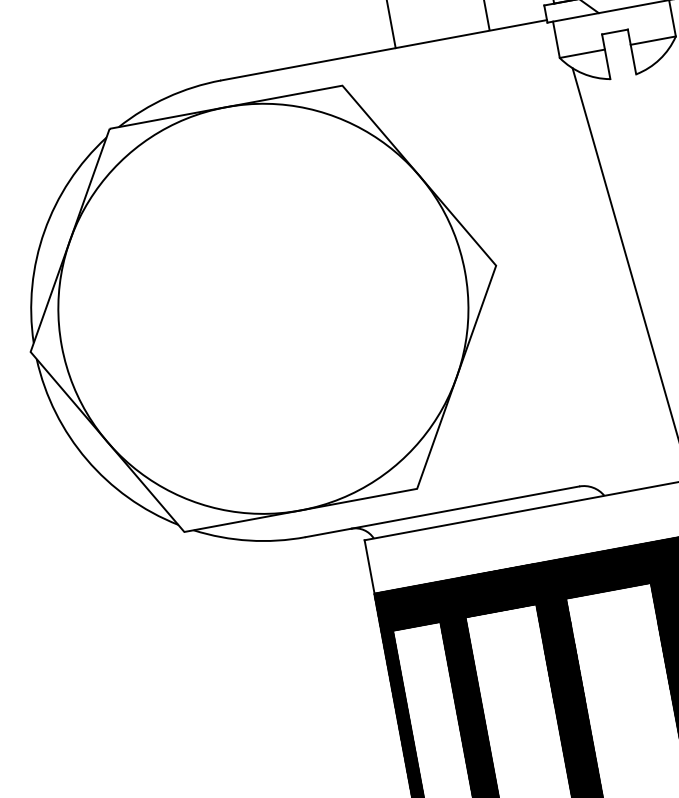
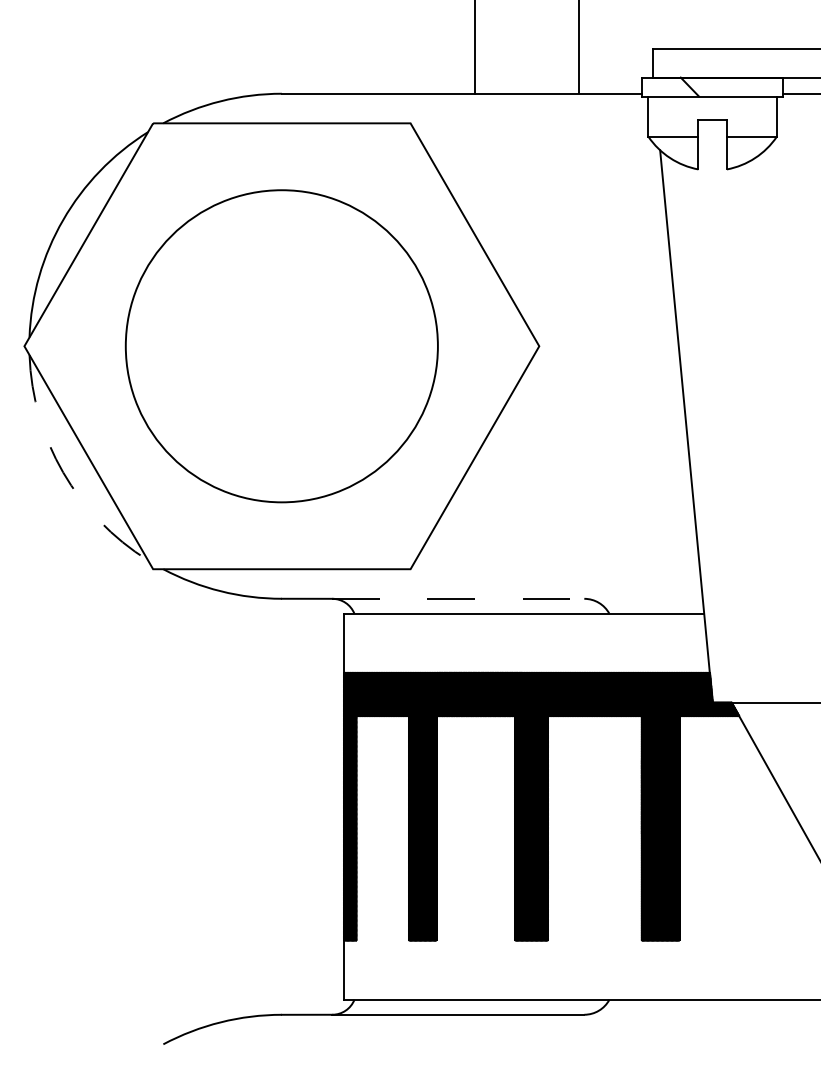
circle: (263, 309) -> (281, 346), size x0.7
arc: (87, 459) -> (63, 472), solid -> dashed
line: (465, 507) -> (458, 598), solid -> dashed

